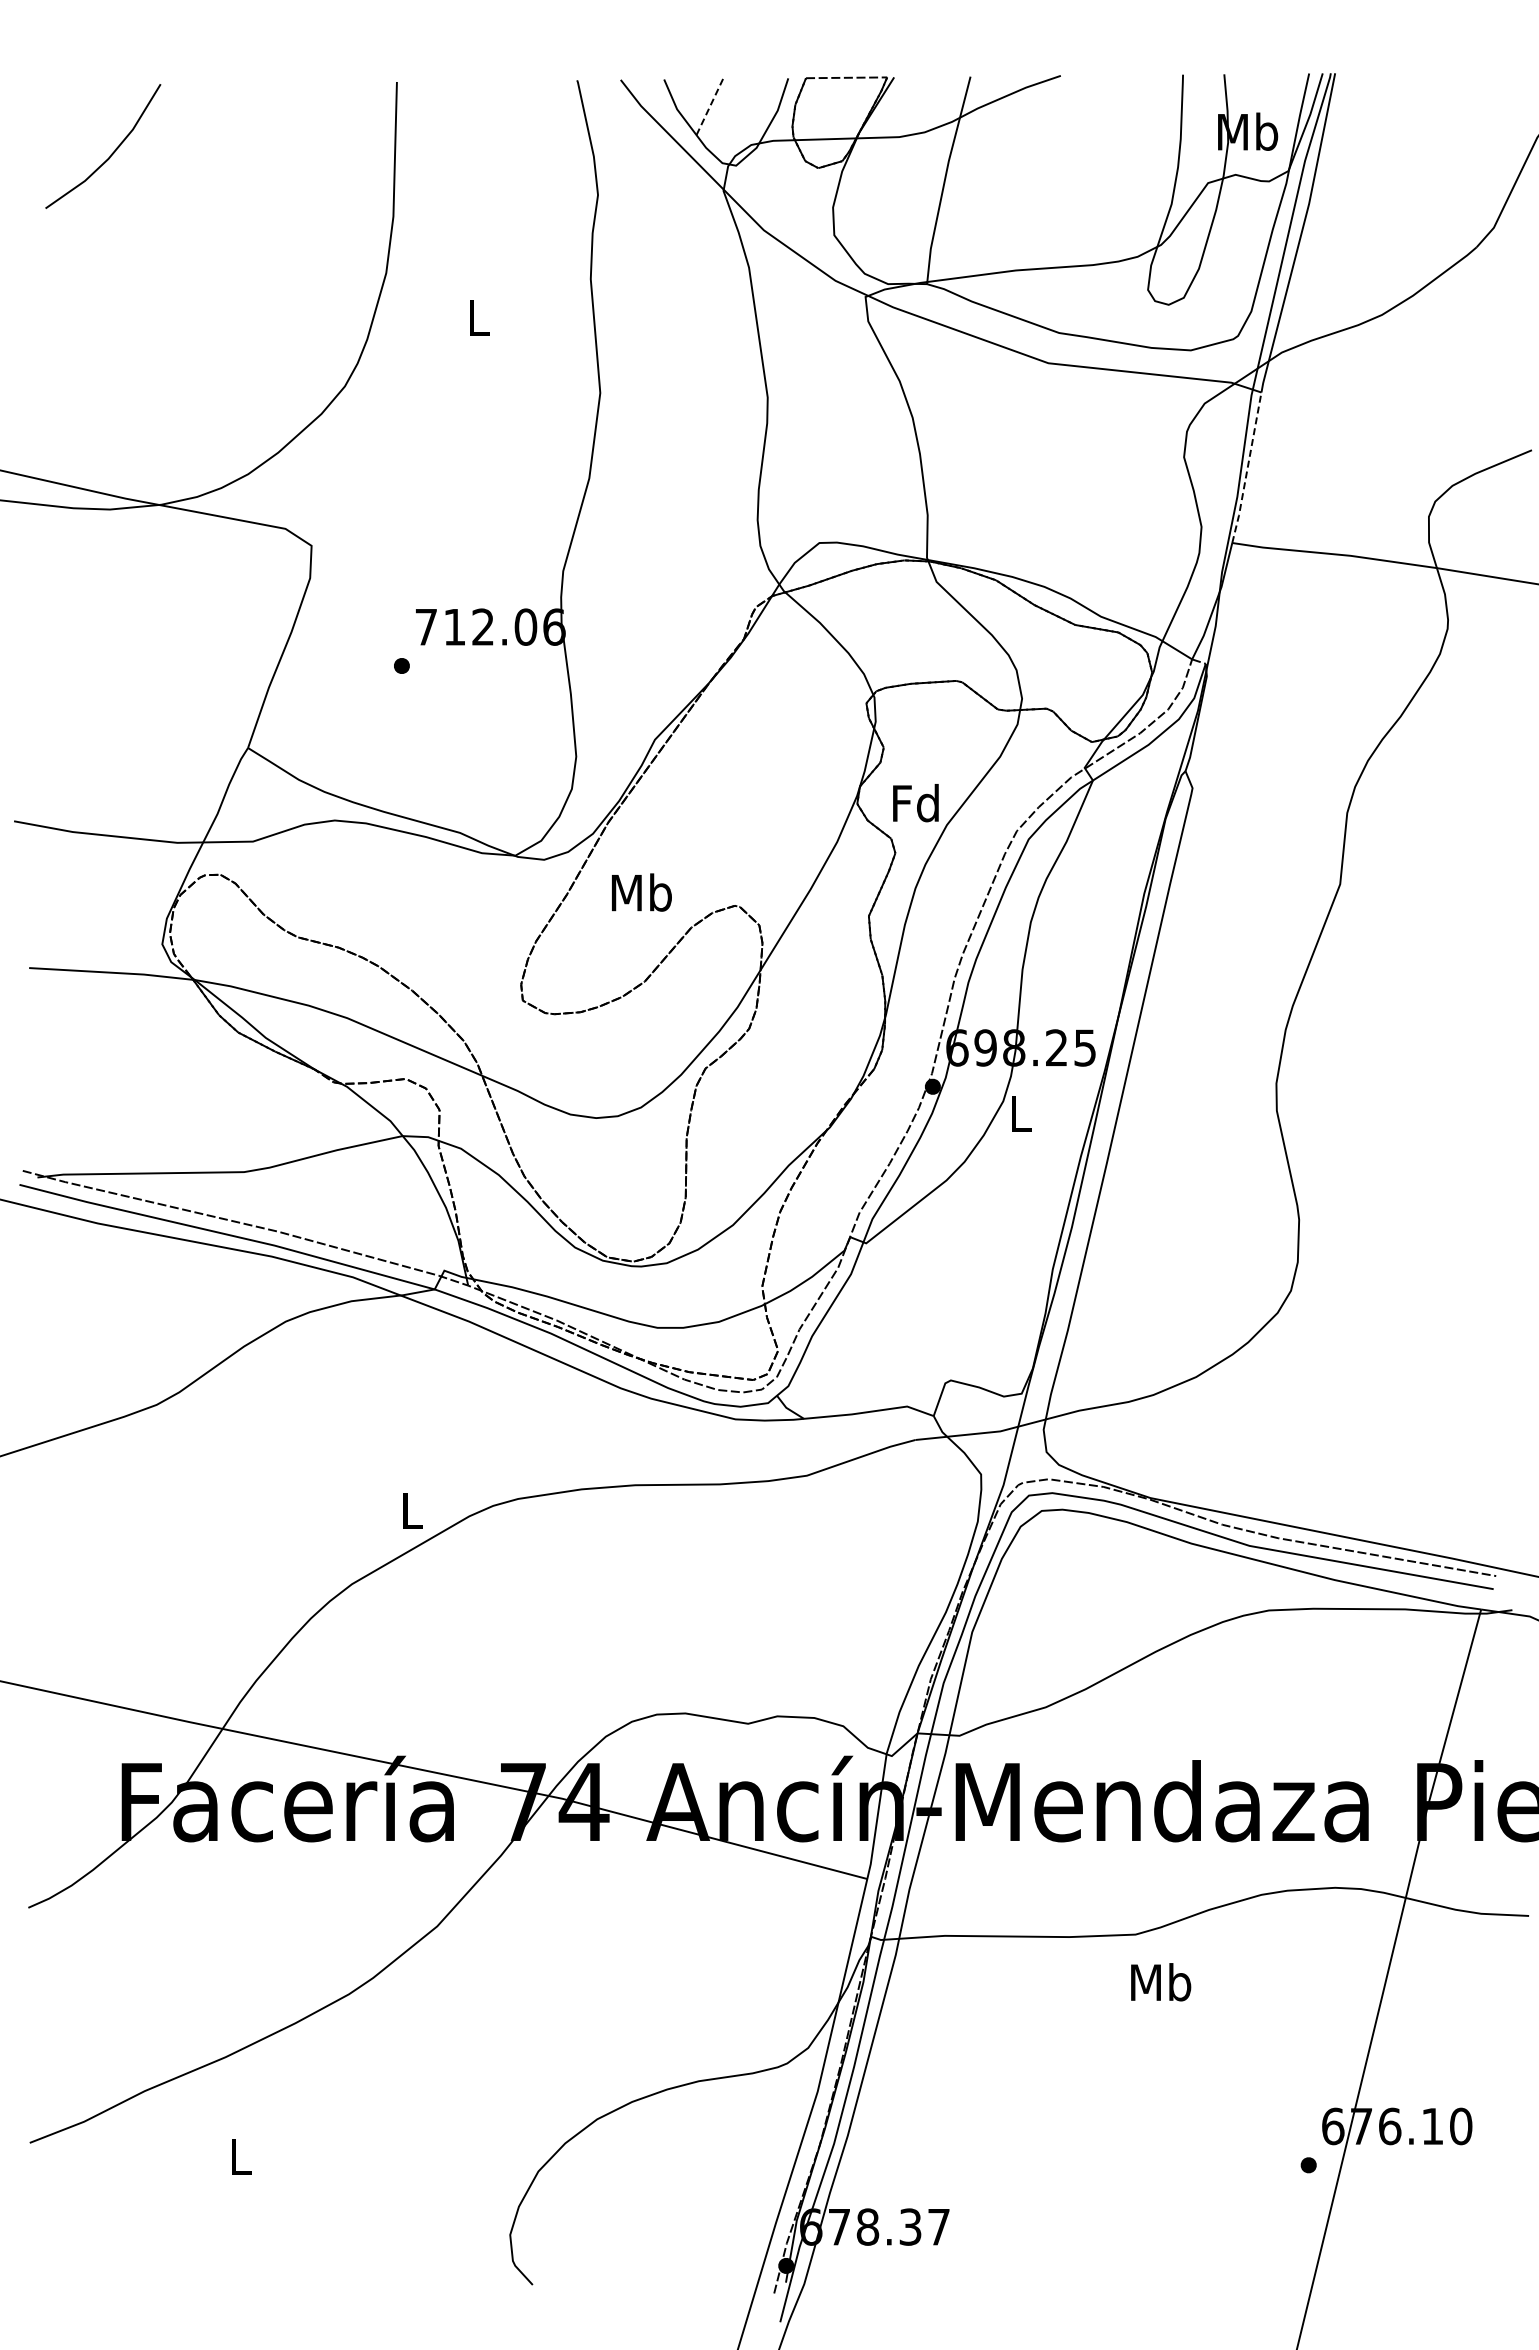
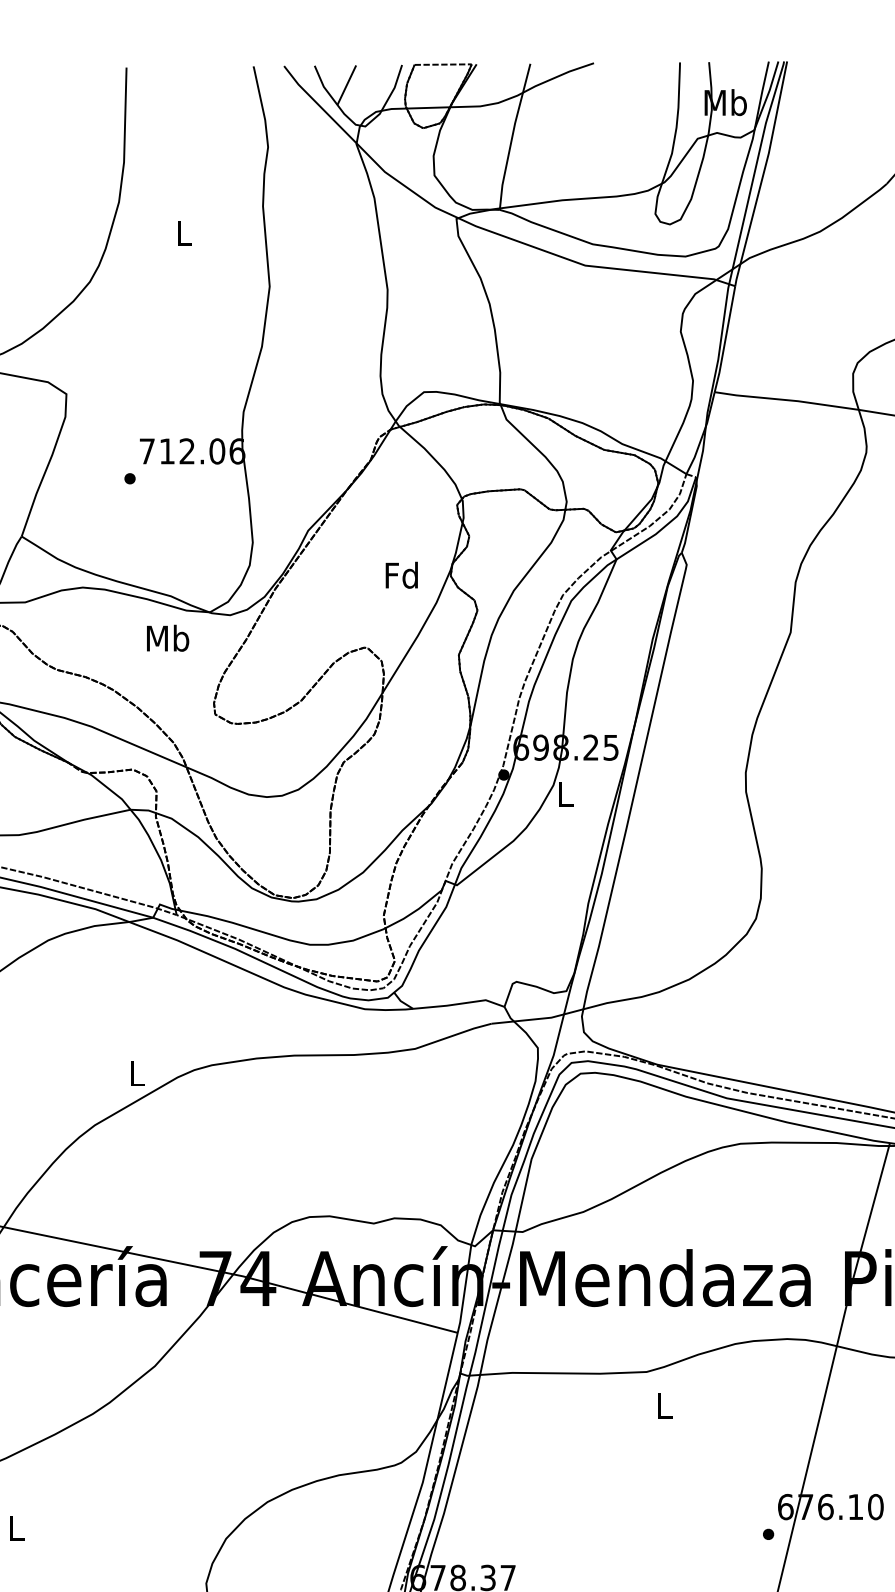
line: (709, 107) -> (346, 85), dashed -> solid
line: (1247, 468) -> (725, 339), dashed -> solid
text: (915, 803) -> (401, 575), moved
text: (641, 892) -> (167, 638), moved
text: (1161, 1982) -> (664, 1405), Mb -> L

